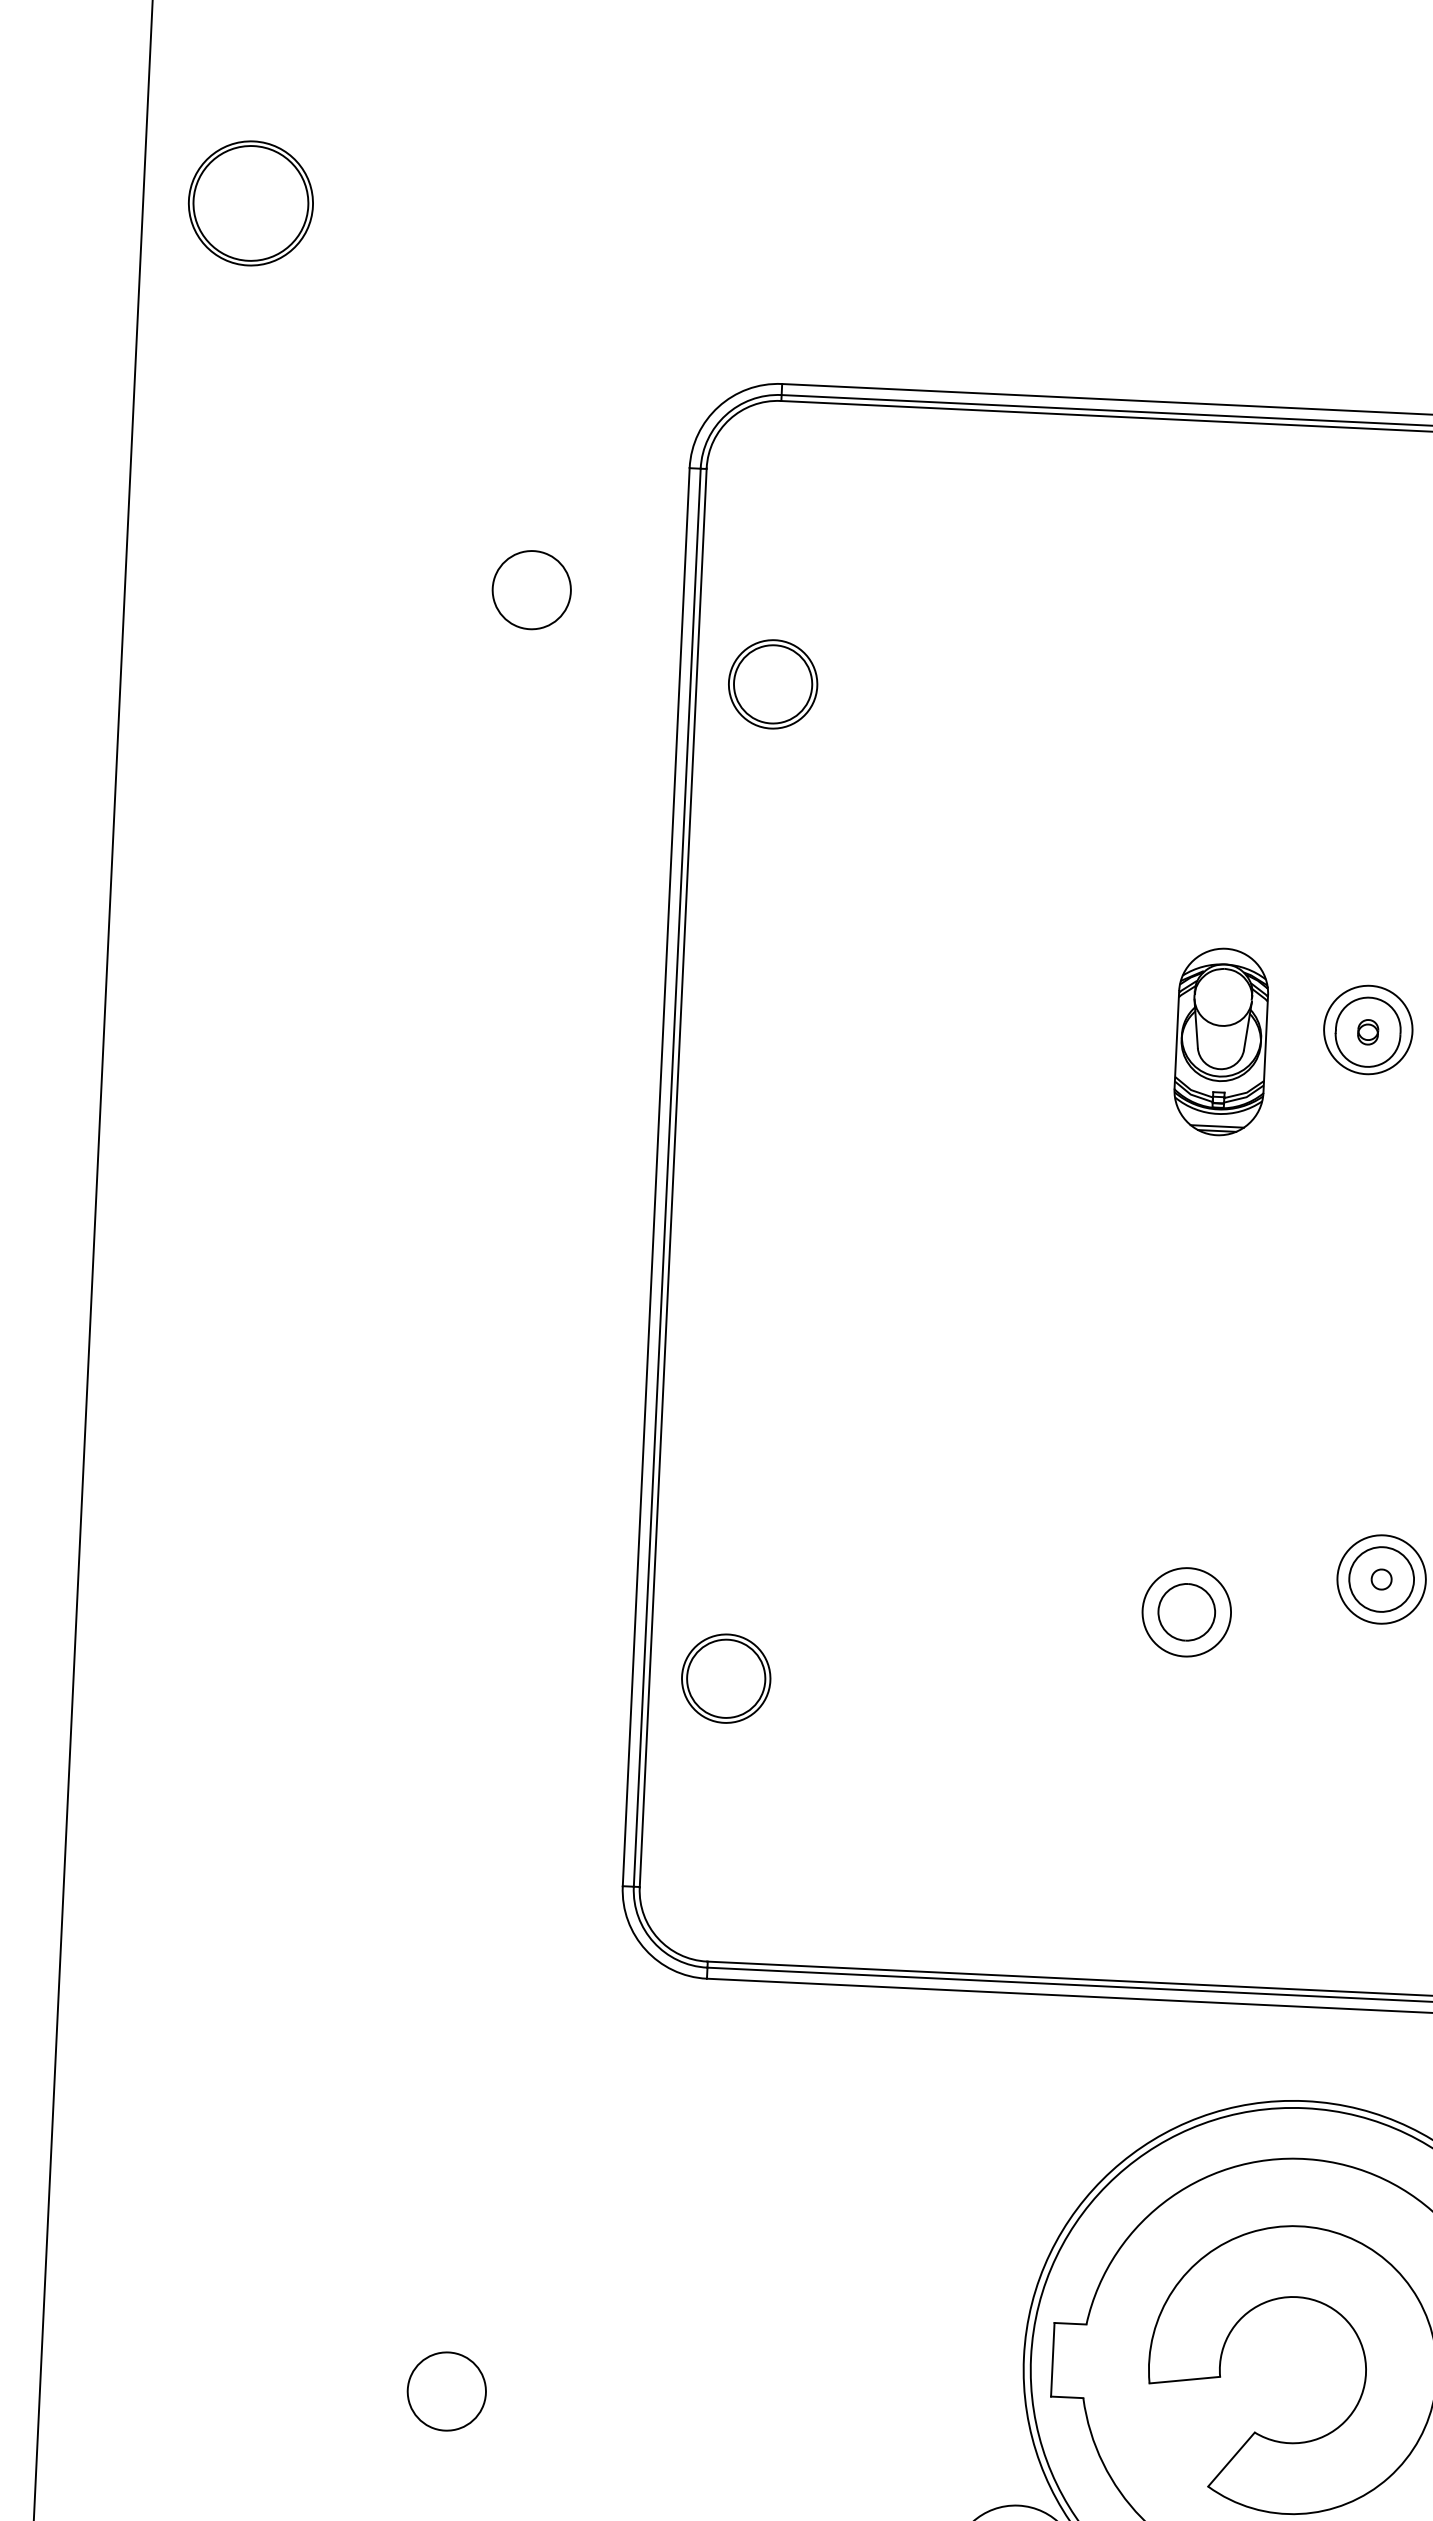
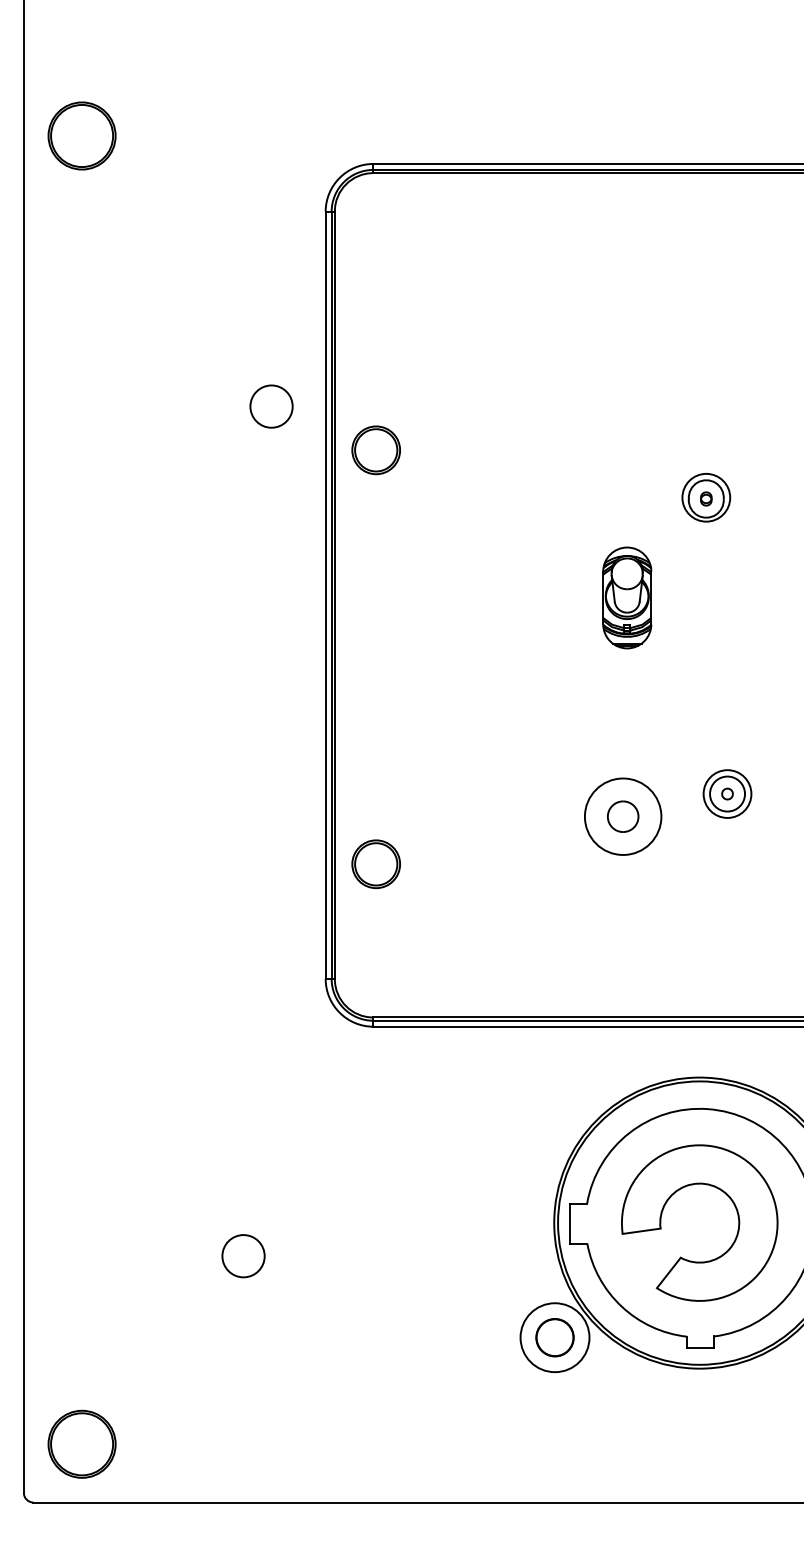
part: (249, 202) -> (81, 135), moved
circle: (531, 589) -> (271, 406), moved
part: (771, 684) -> (375, 450), moved
part: (1221, 1041) -> (627, 597), moved
circle: (1187, 1611) -> (623, 816), size x1.6

